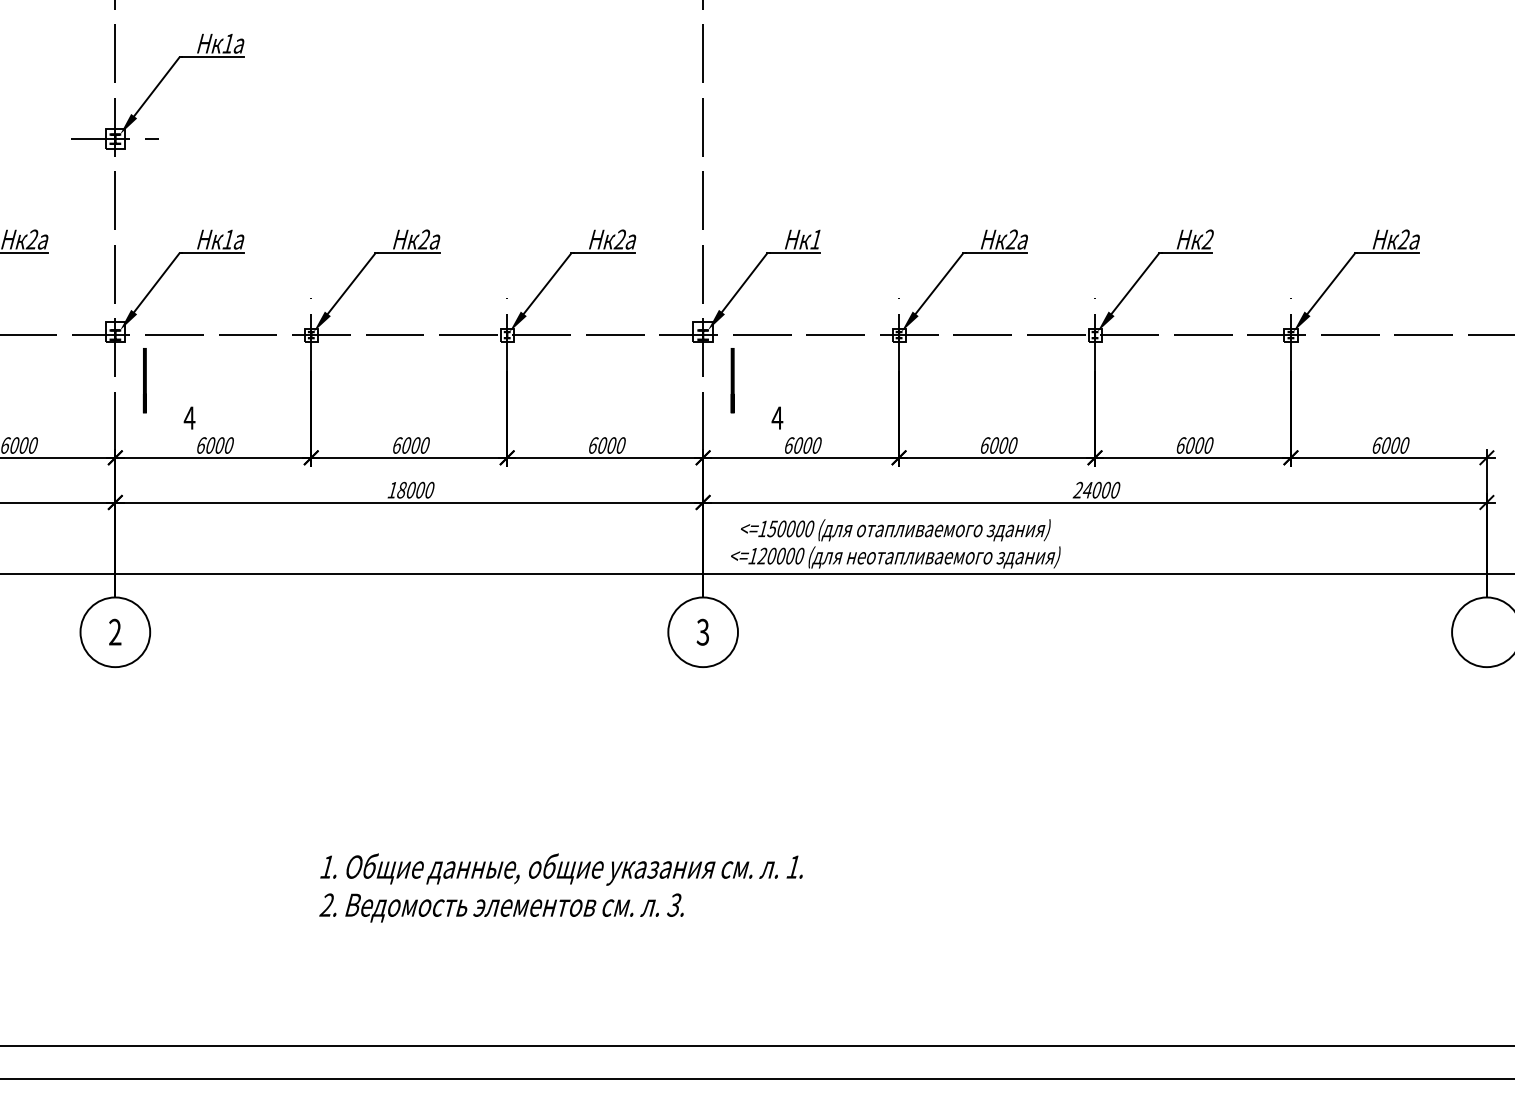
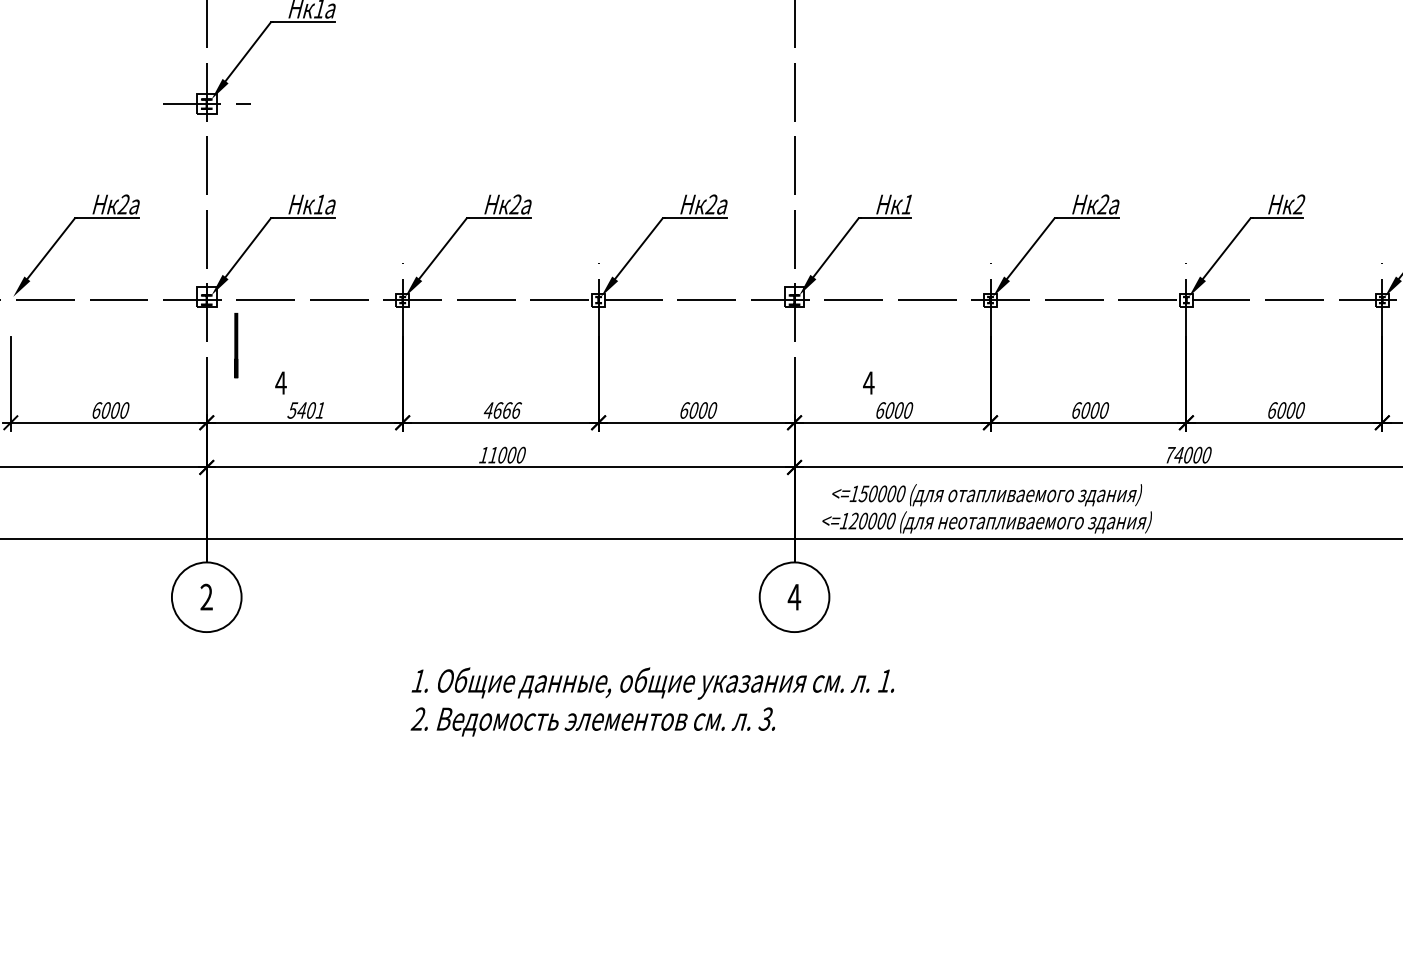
line: (732, 380) -> (823, 345), removed
text: (214, 445) -> (305, 410), 6000 -> 5401
text: (411, 445) -> (502, 410), 6000 -> 4666
text: (401, 489) -> (492, 454), 18000 -> 11000
text: (1078, 489) -> (1169, 454), 24000 -> 74000
text: (702, 631) -> (793, 596), 3 -> 4
text: (560, 887) -> (651, 701), moved

